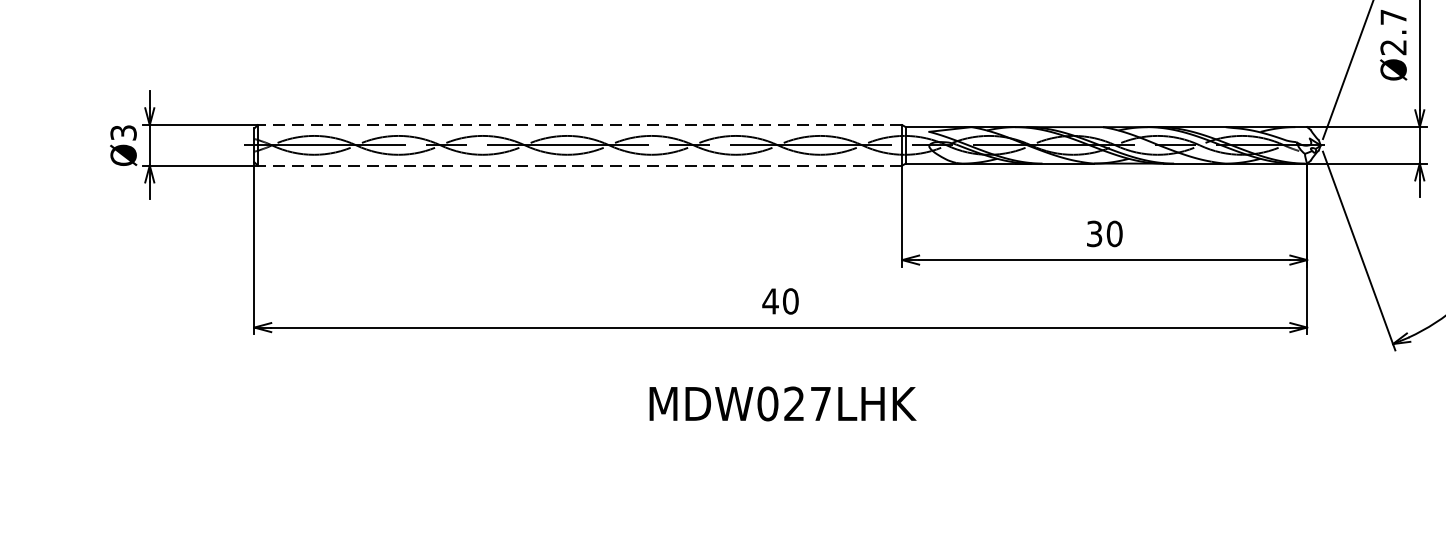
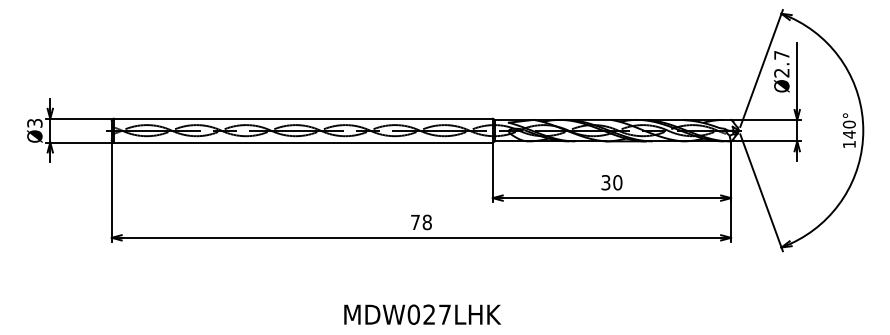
line: (580, 124) -> (303, 118), dashed -> solid
line: (580, 165) -> (303, 142), dashed -> solid
text: (779, 301) -> (420, 222), 40 -> 78
text: (782, 403) -> (422, 314), moved

